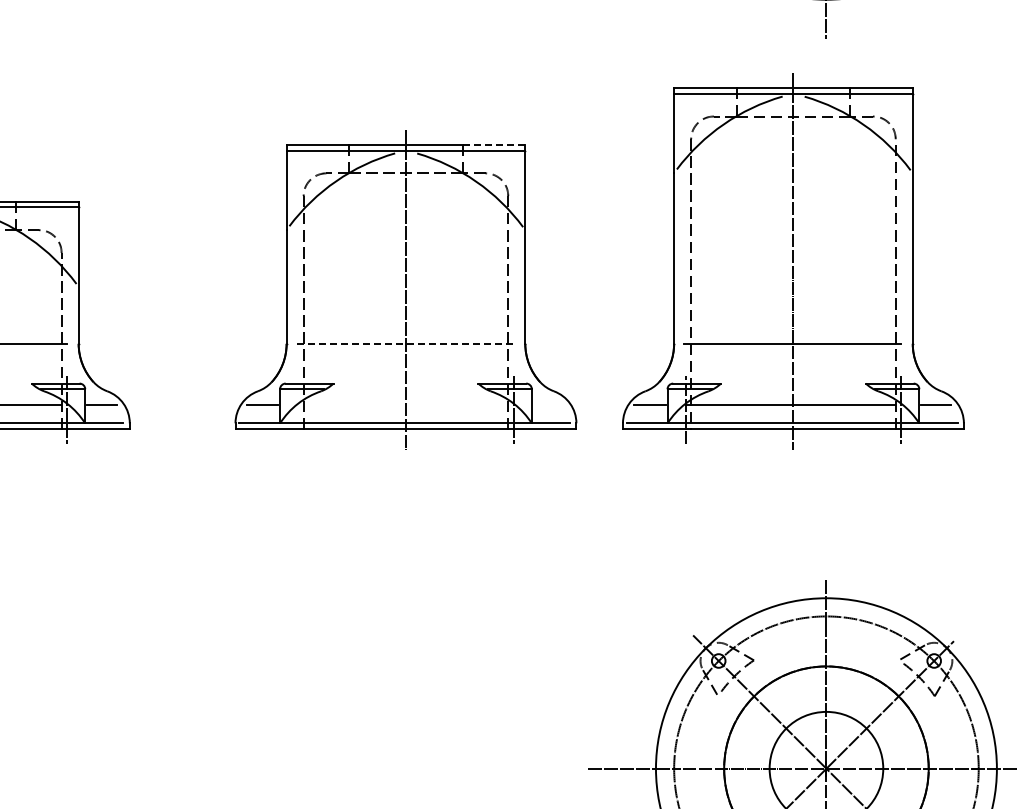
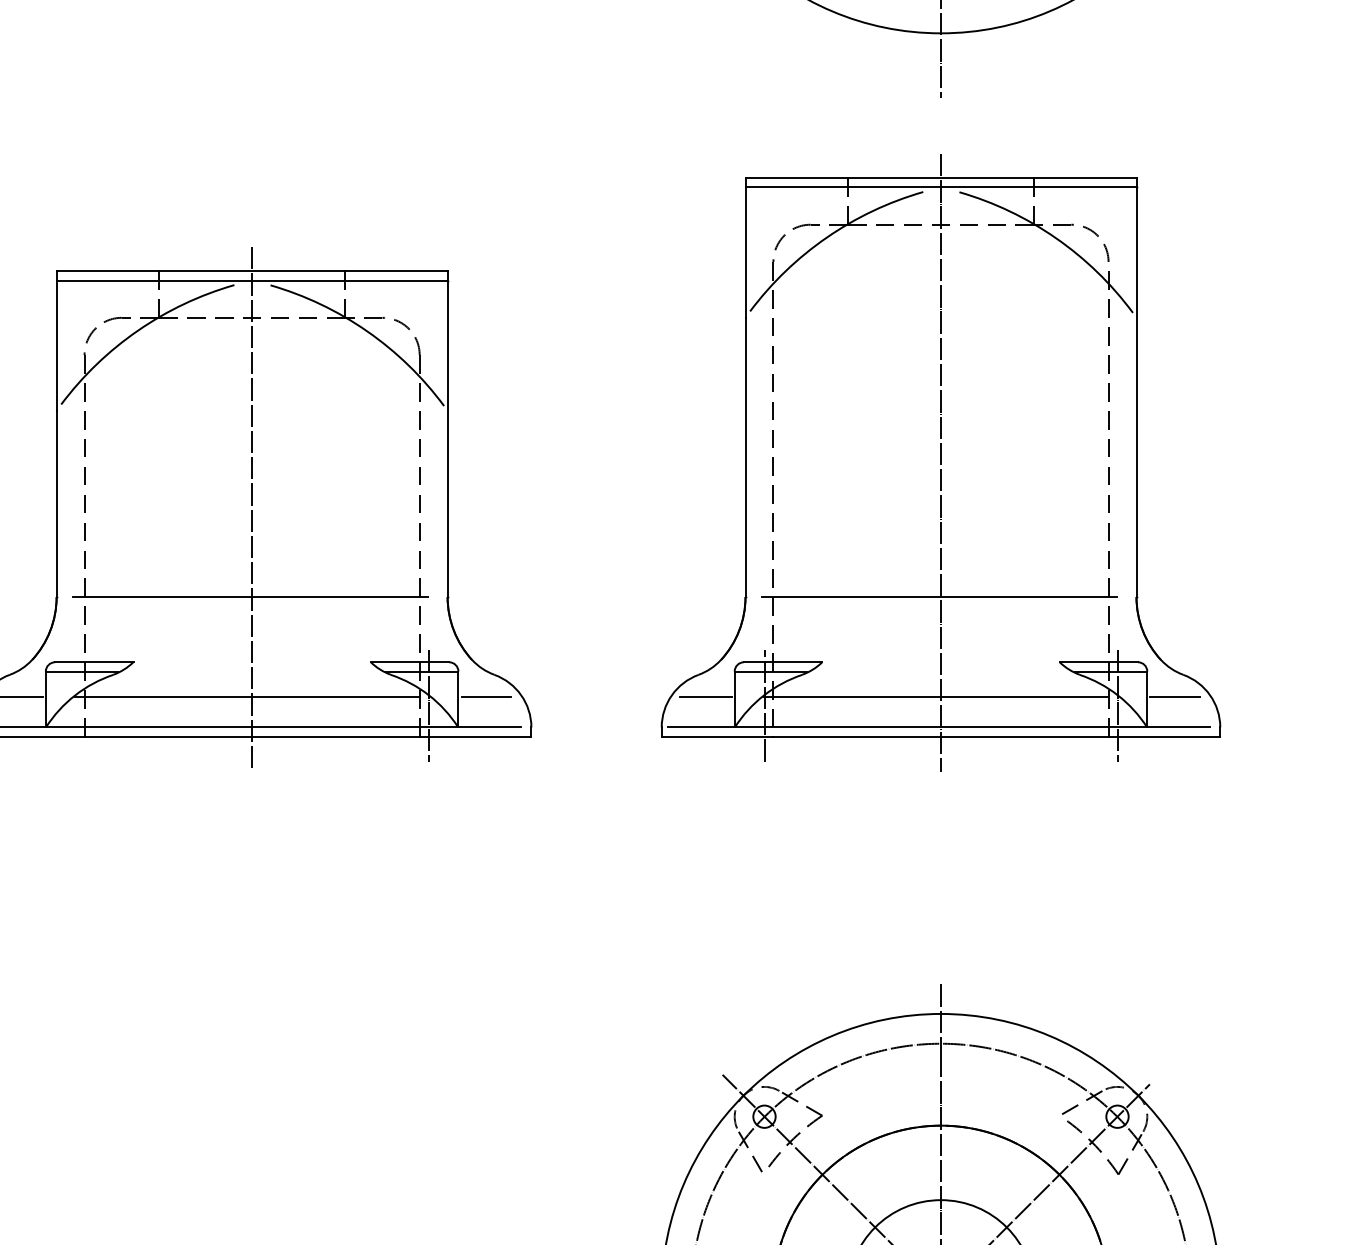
line: (494, 144) -> (397, 270), dashed -> solid
part: (793, 261) -> (941, 462), moved
line: (405, 343) -> (251, 596), dashed -> solid
line: (402, 405) -> (246, 698), added
line: (548, 405) -> (485, 698), added

